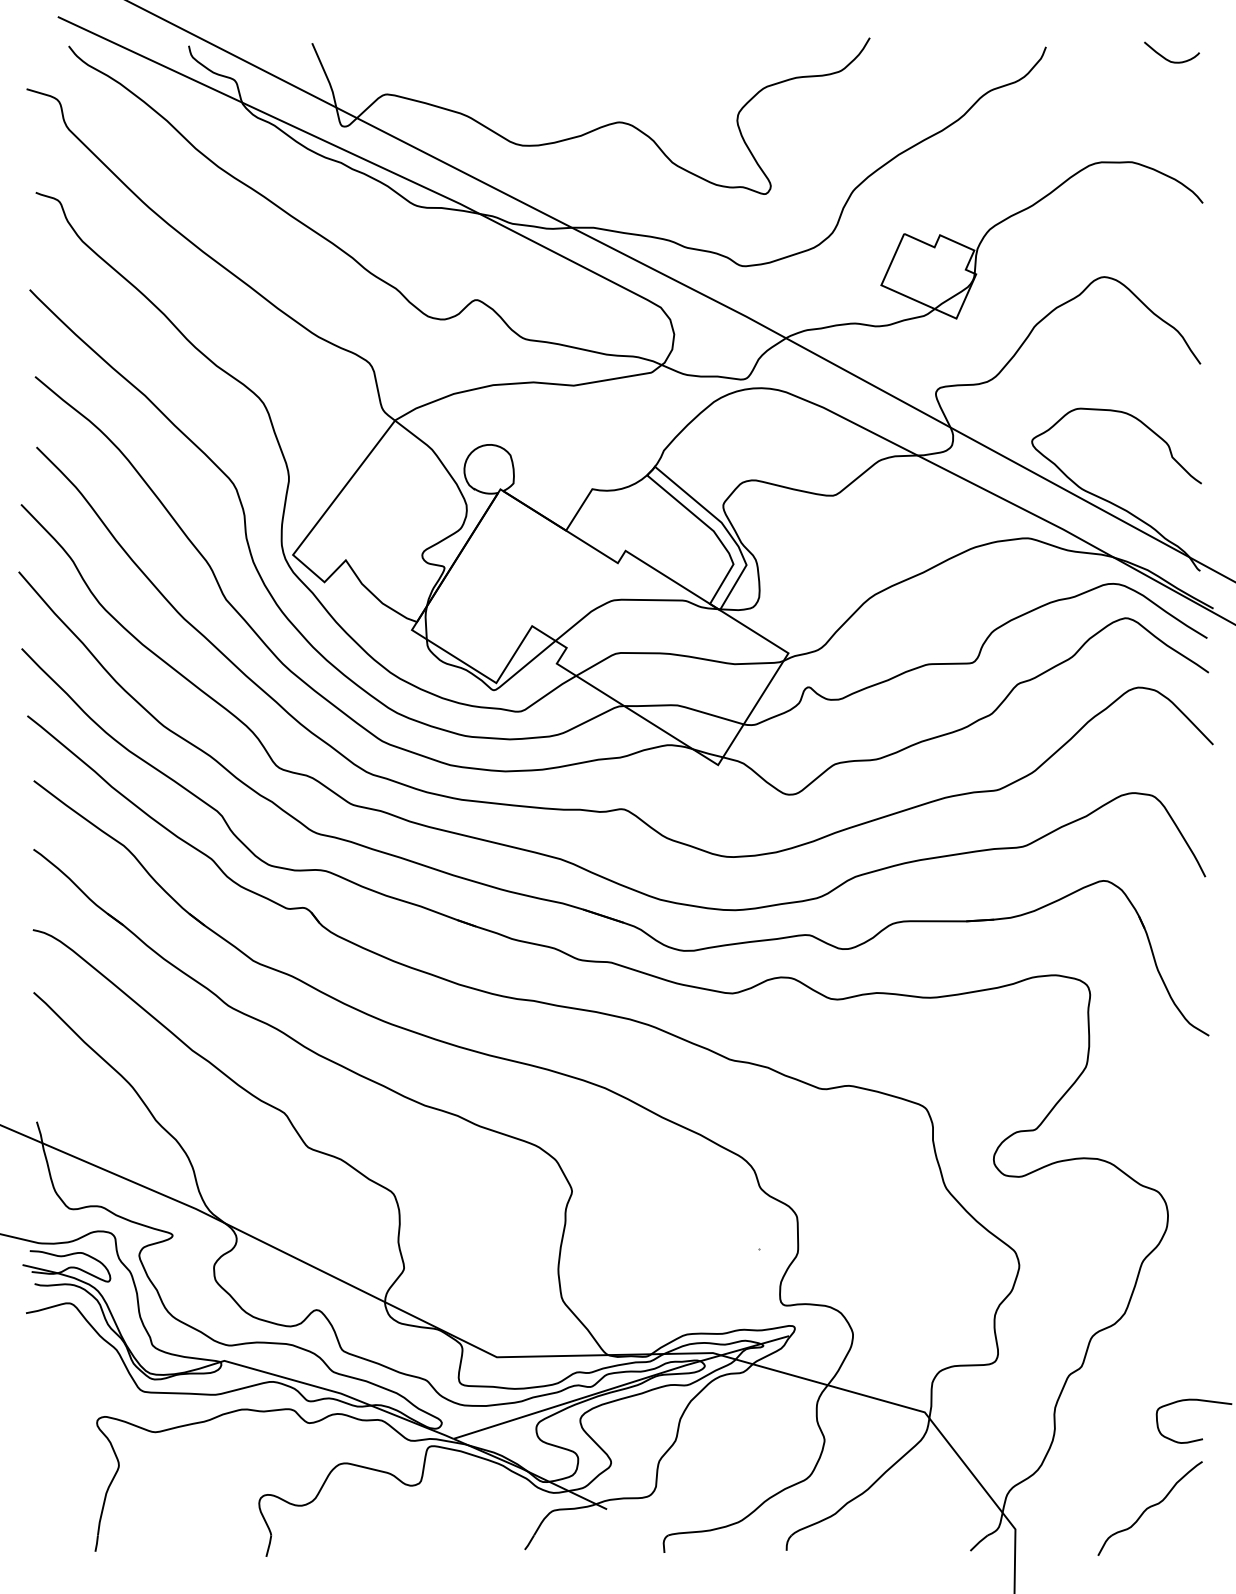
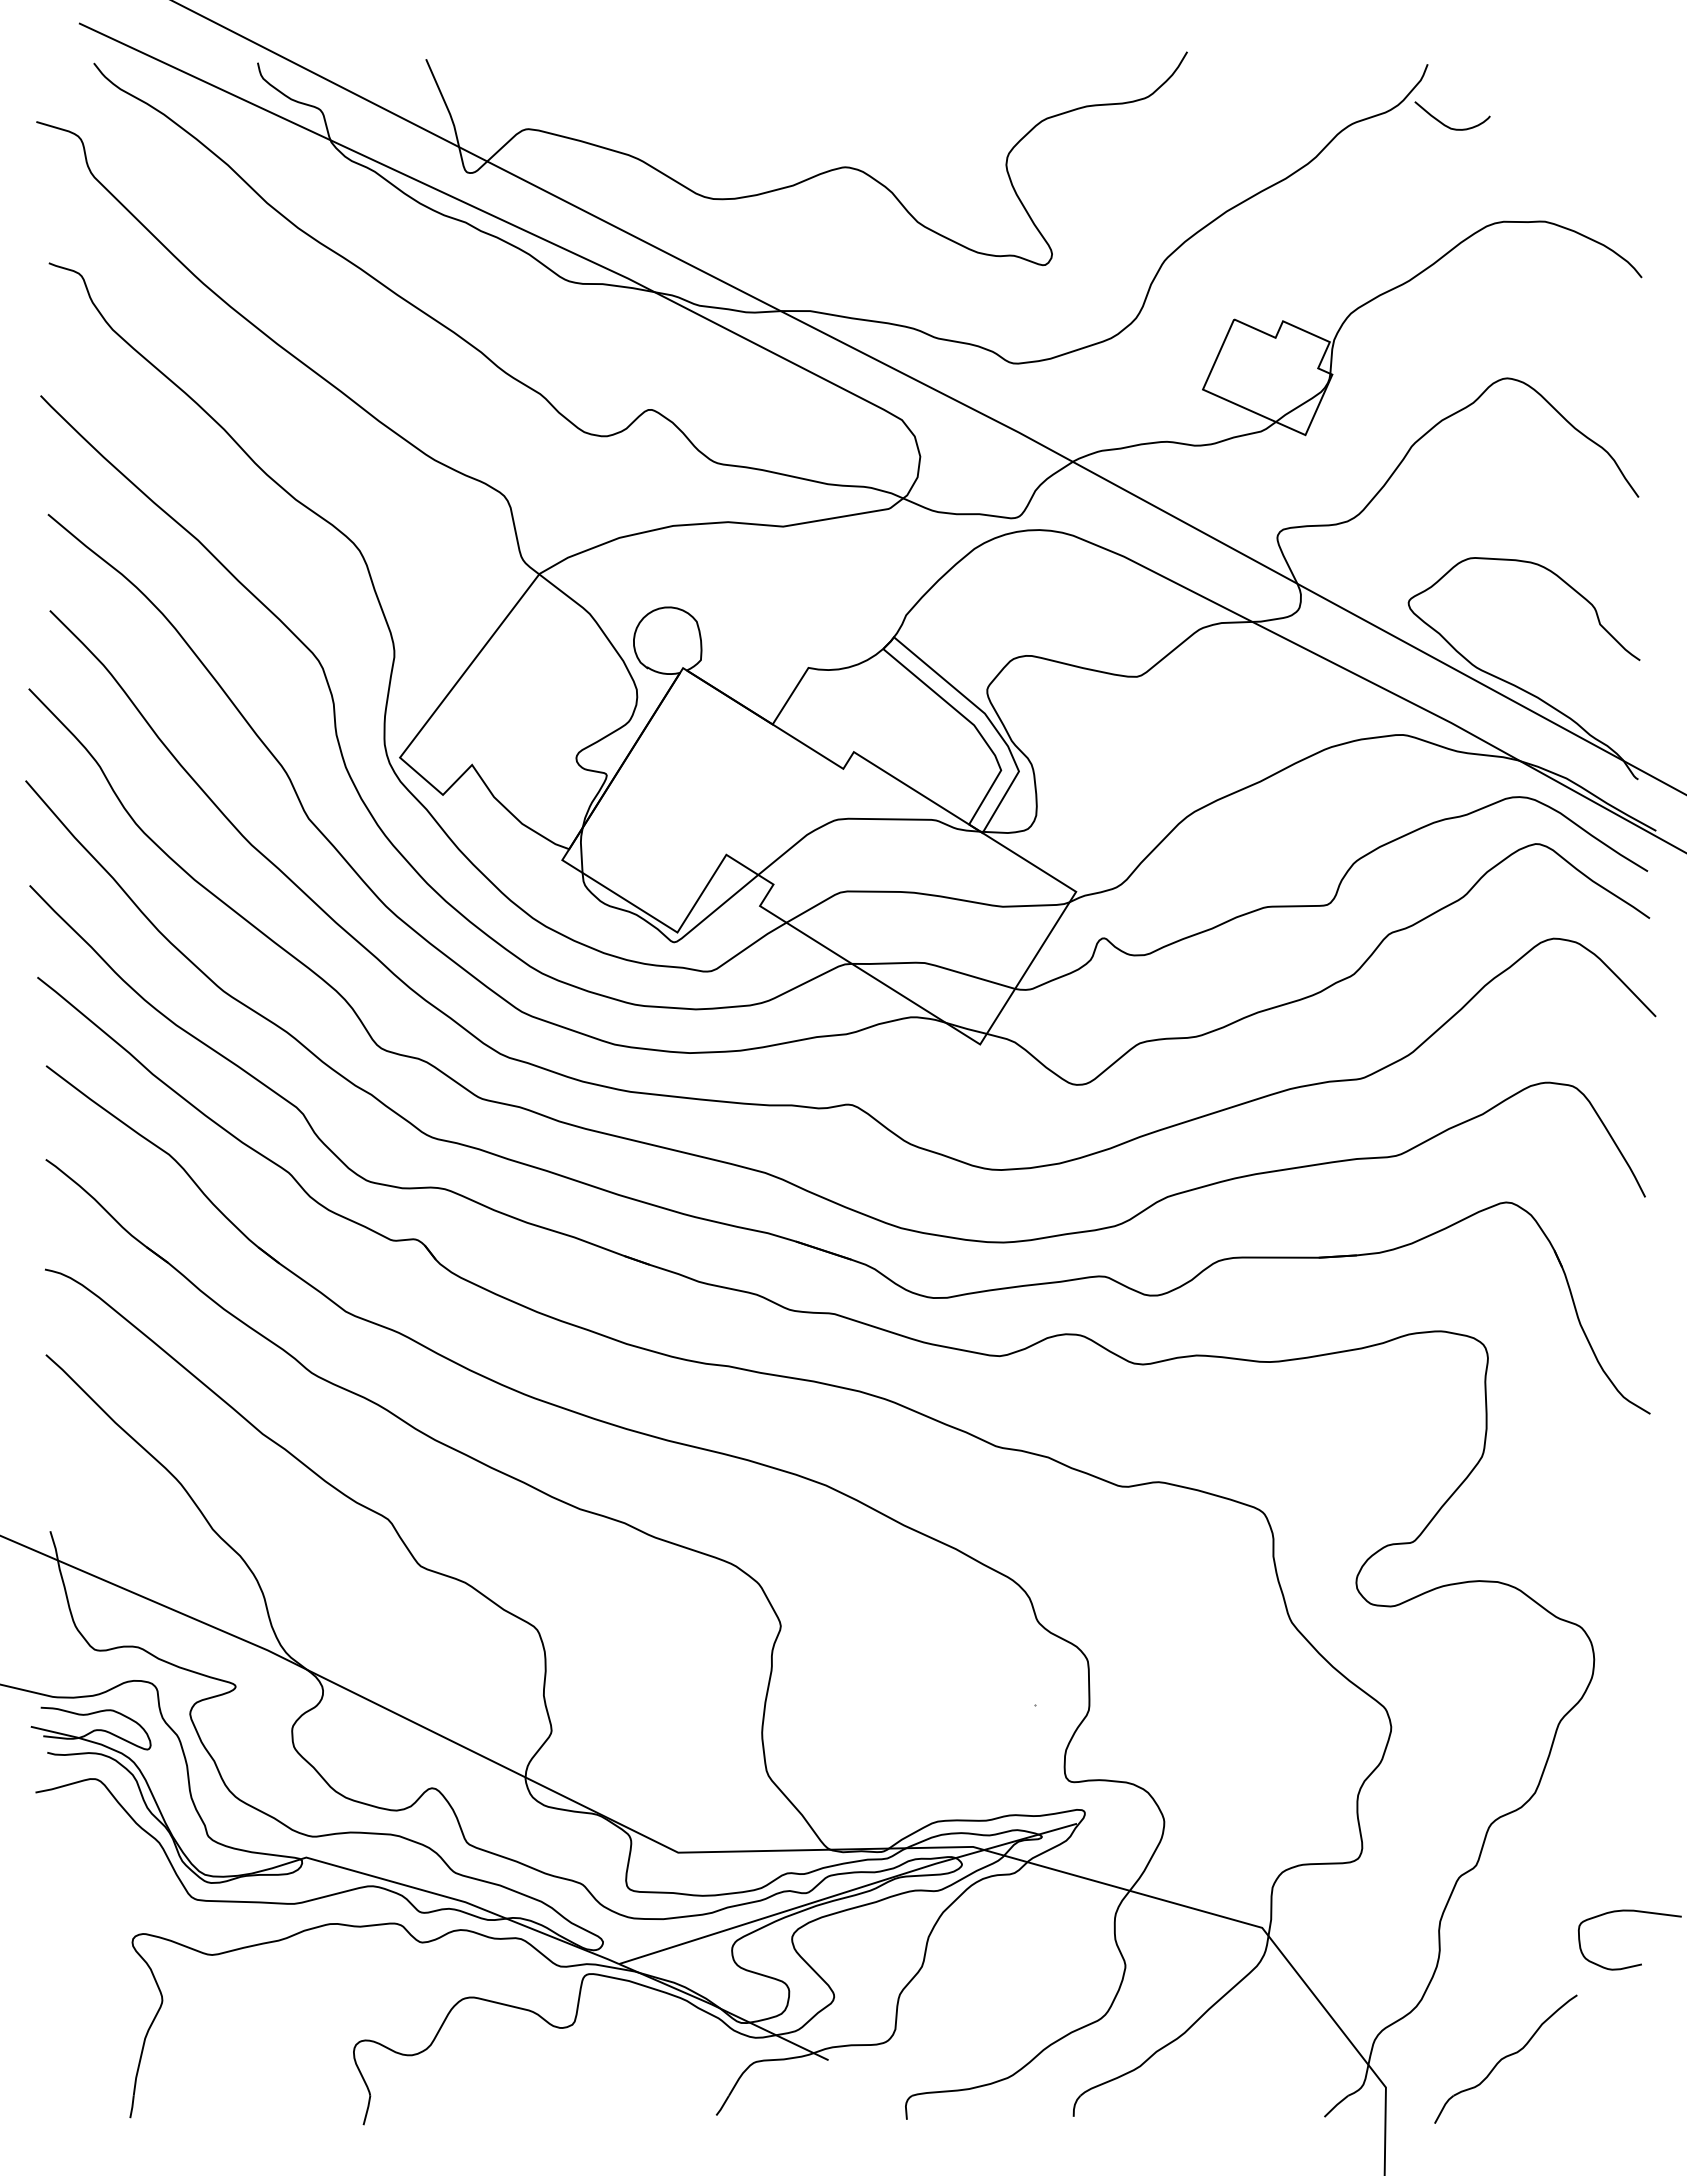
curve: (1168, 59) -> (1447, 125), moved
part: (1149, 1508) -> (1505, 2058), moved

